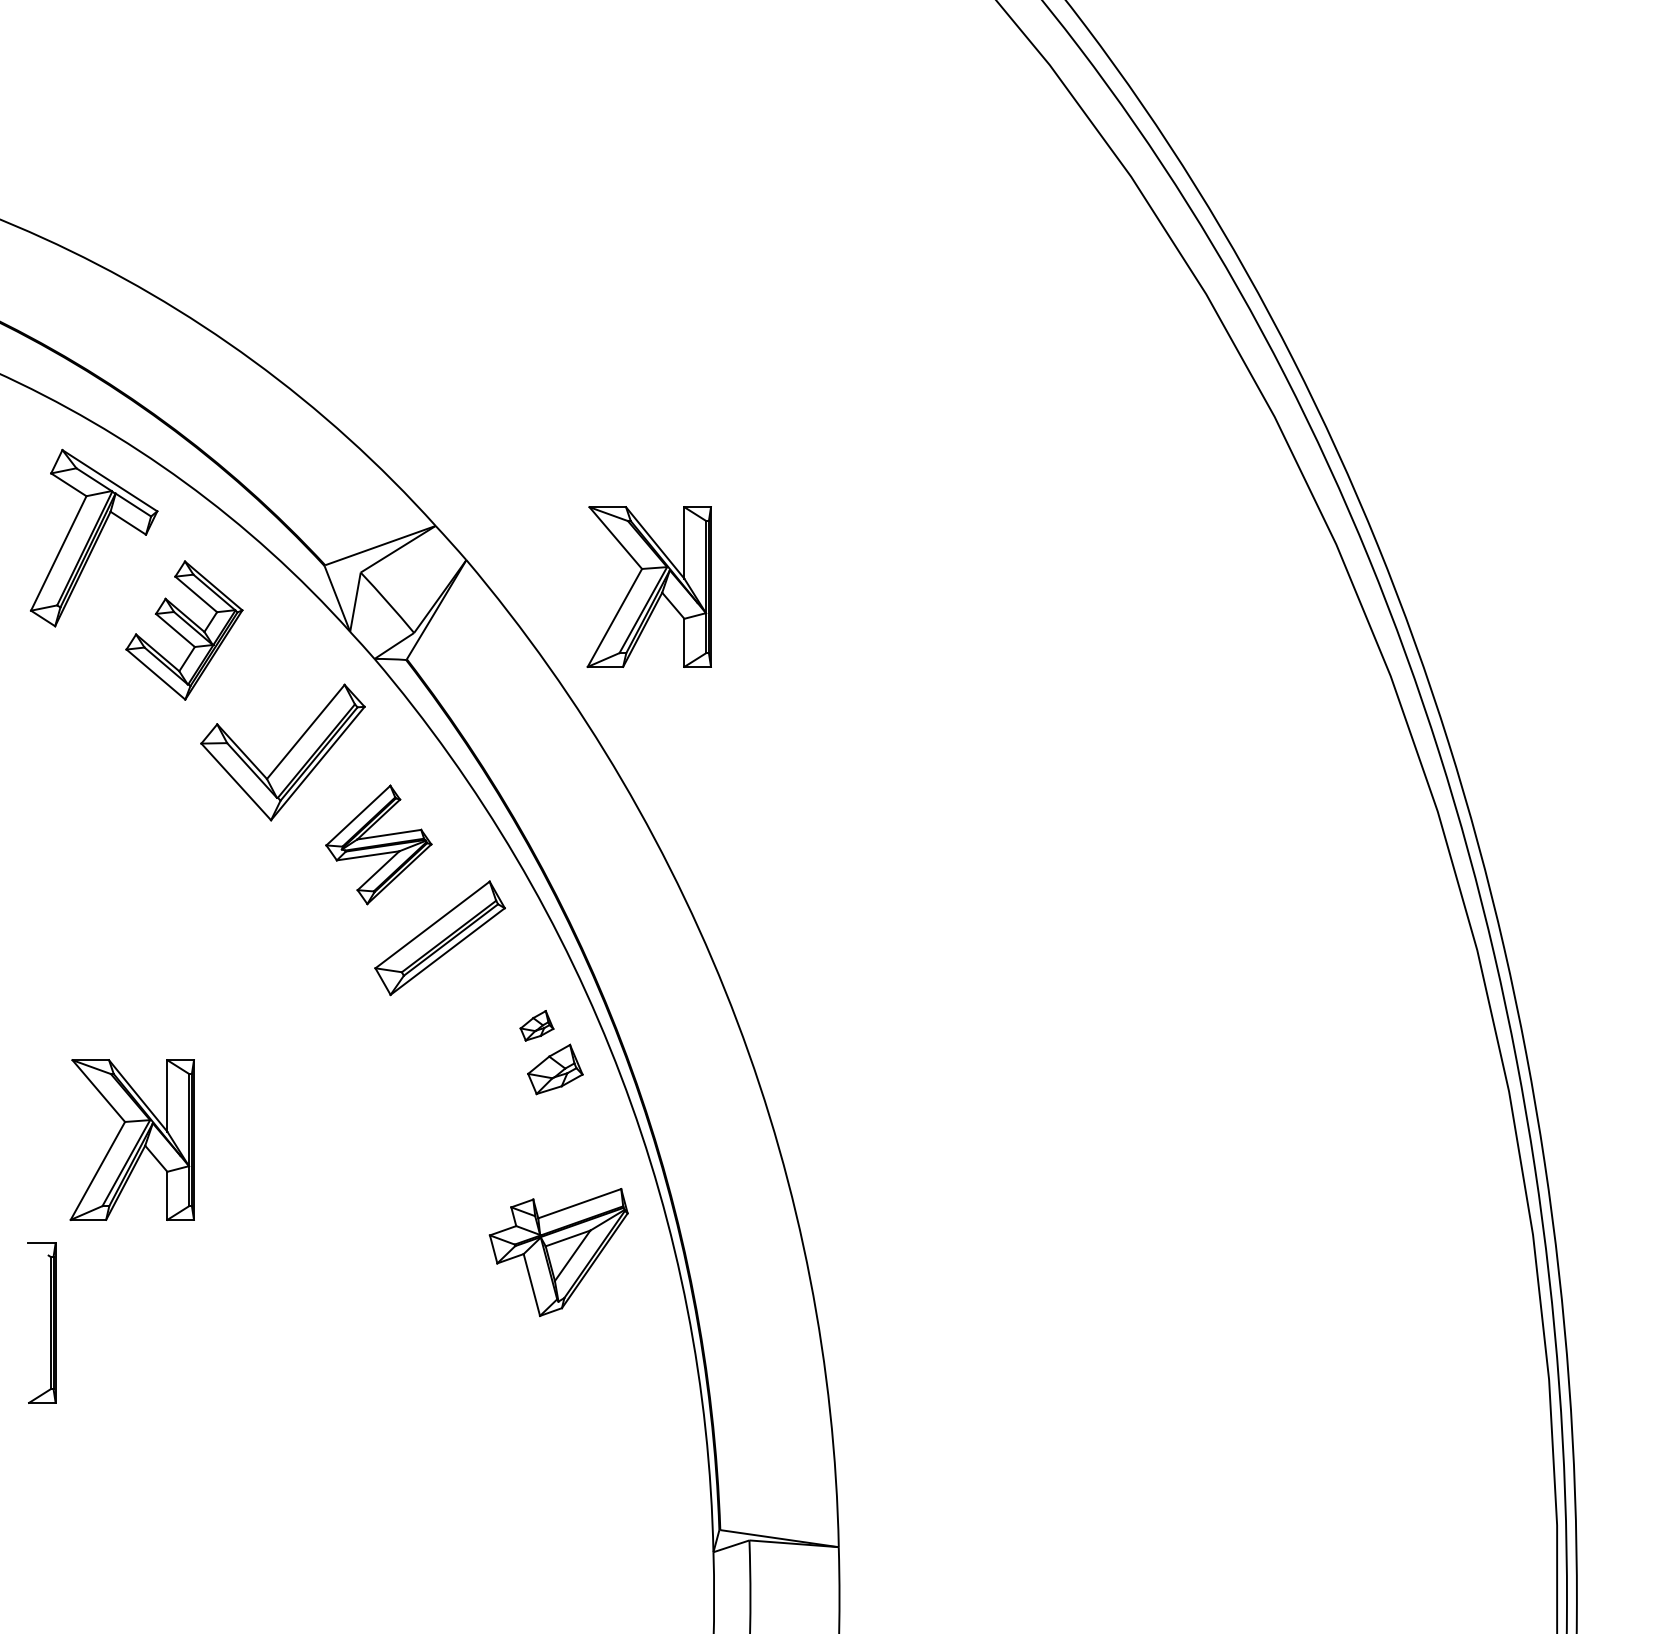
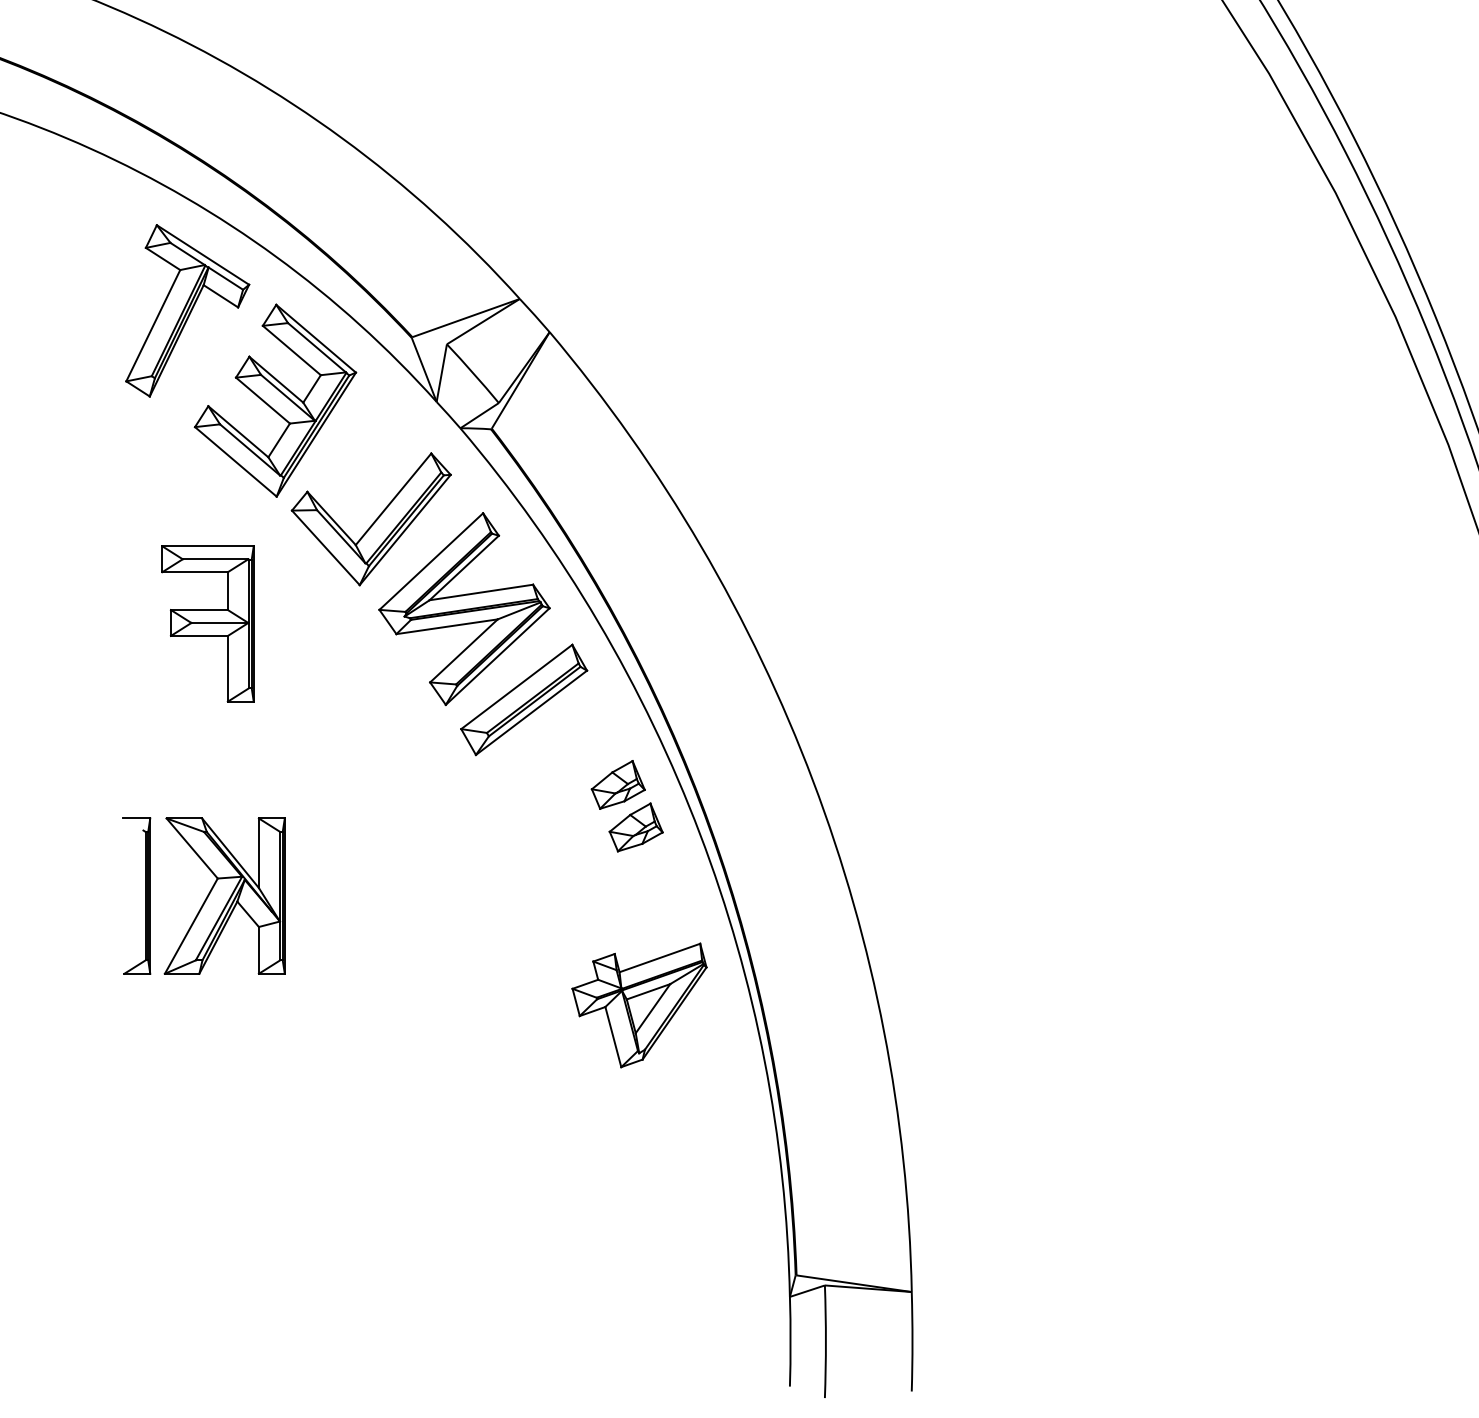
part: (648, 586) -> (726, 357), removed
part: (184, 630) -> (275, 400), size x1.43
part: (378, 844) -> (464, 608), size x1.67
part: (114, 860) -> (207, 624), added
part: (536, 1025) -> (617, 784), size x1.67
part: (50, 1322) -> (145, 895), moved

